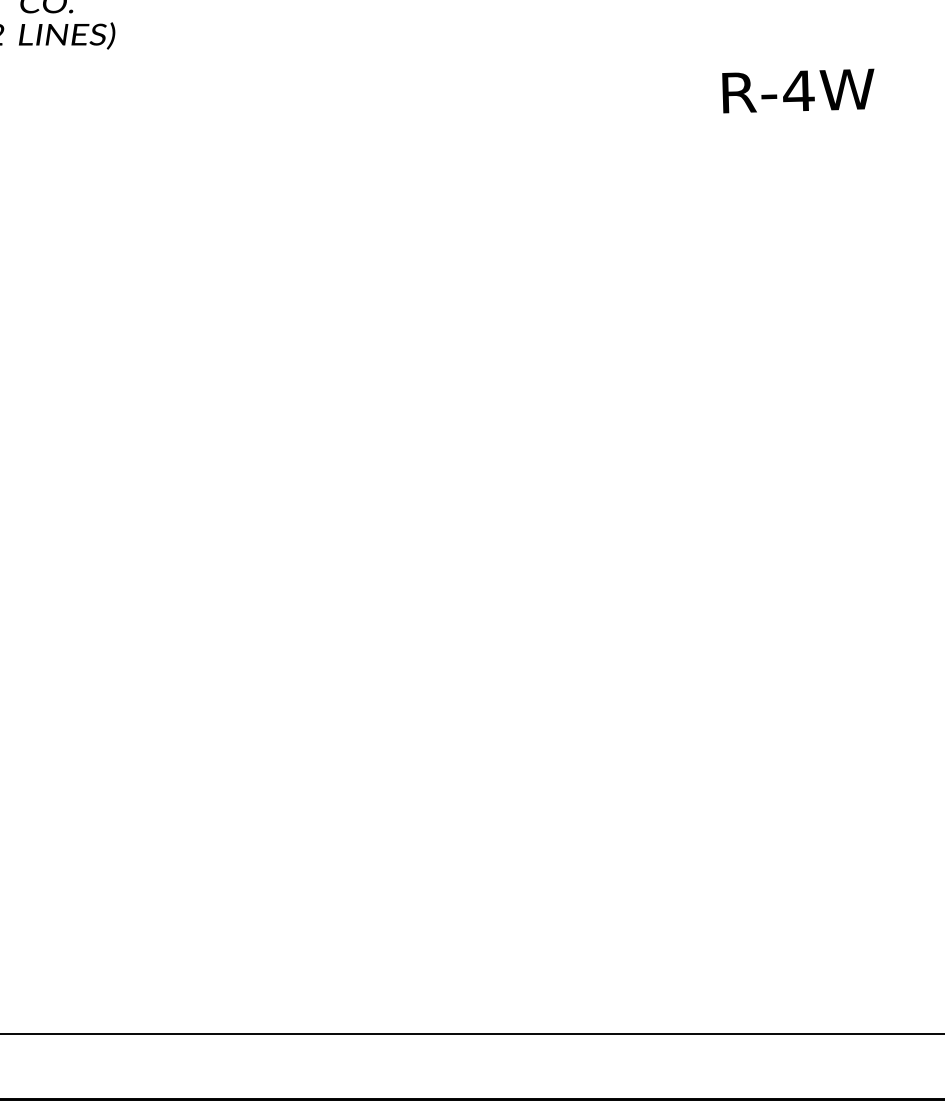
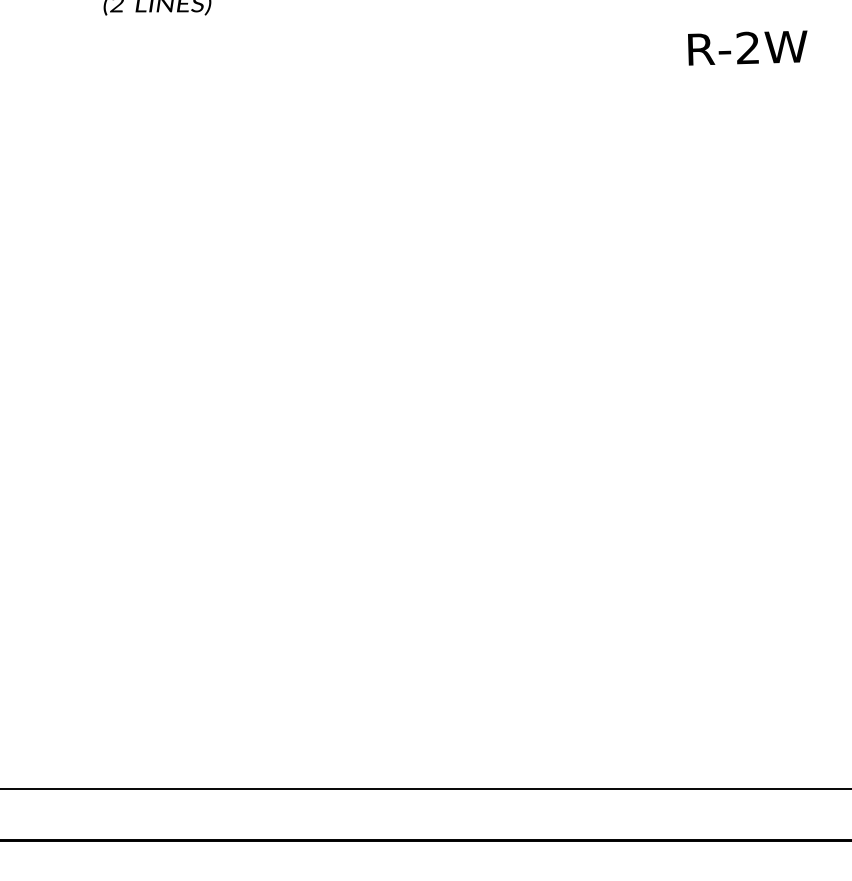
text: (798, 90) -> (747, 47), R-4W -> R-2W

